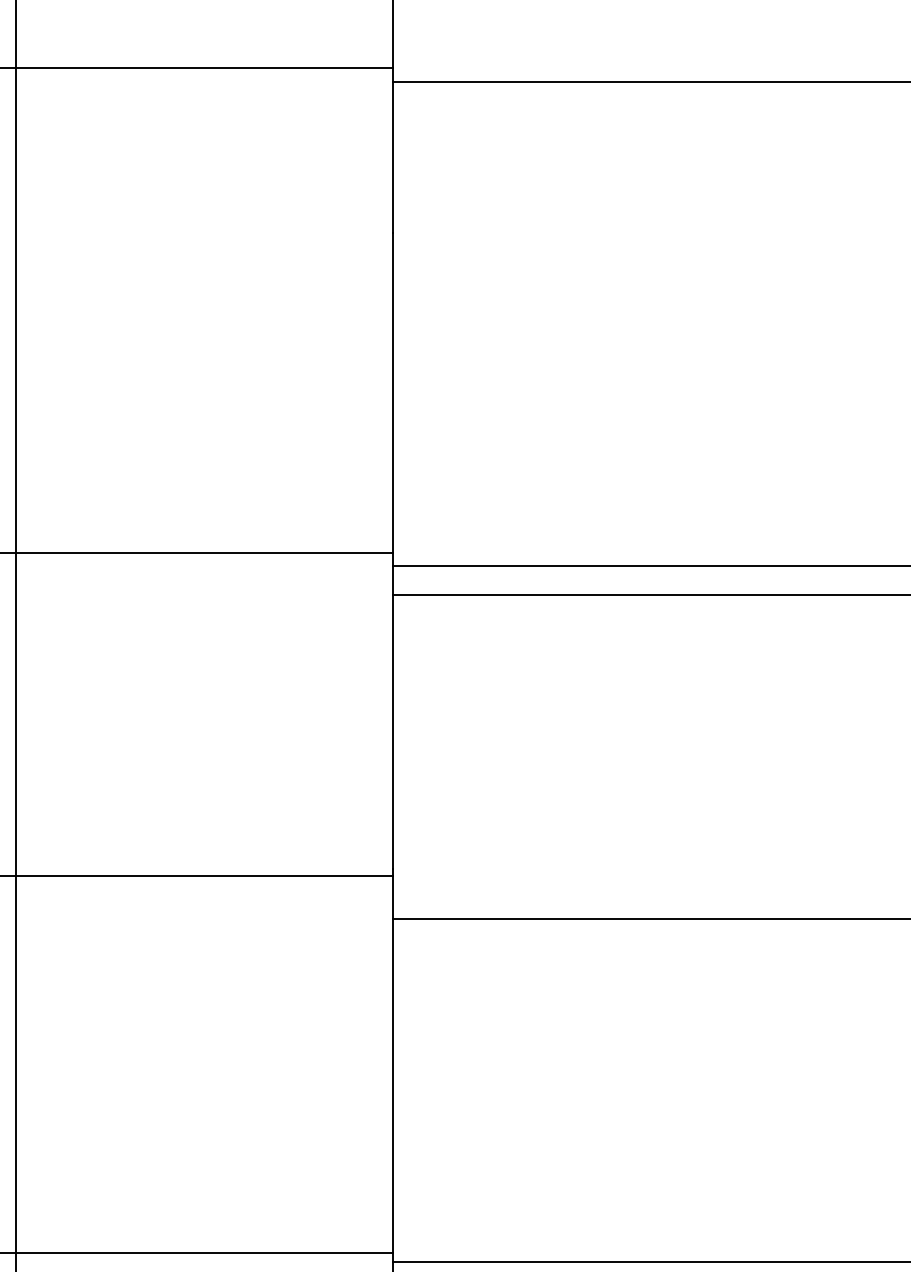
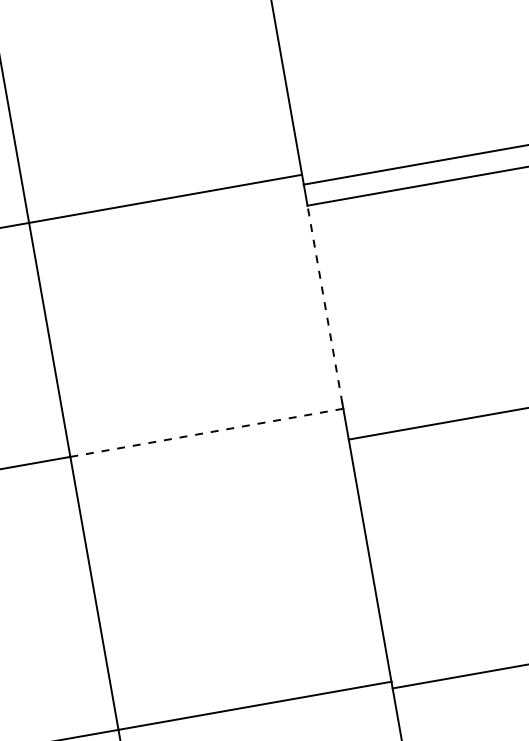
line: (392, 732) -> (324, 304), solid -> dashed
line: (204, 875) -> (206, 432), solid -> dashed

